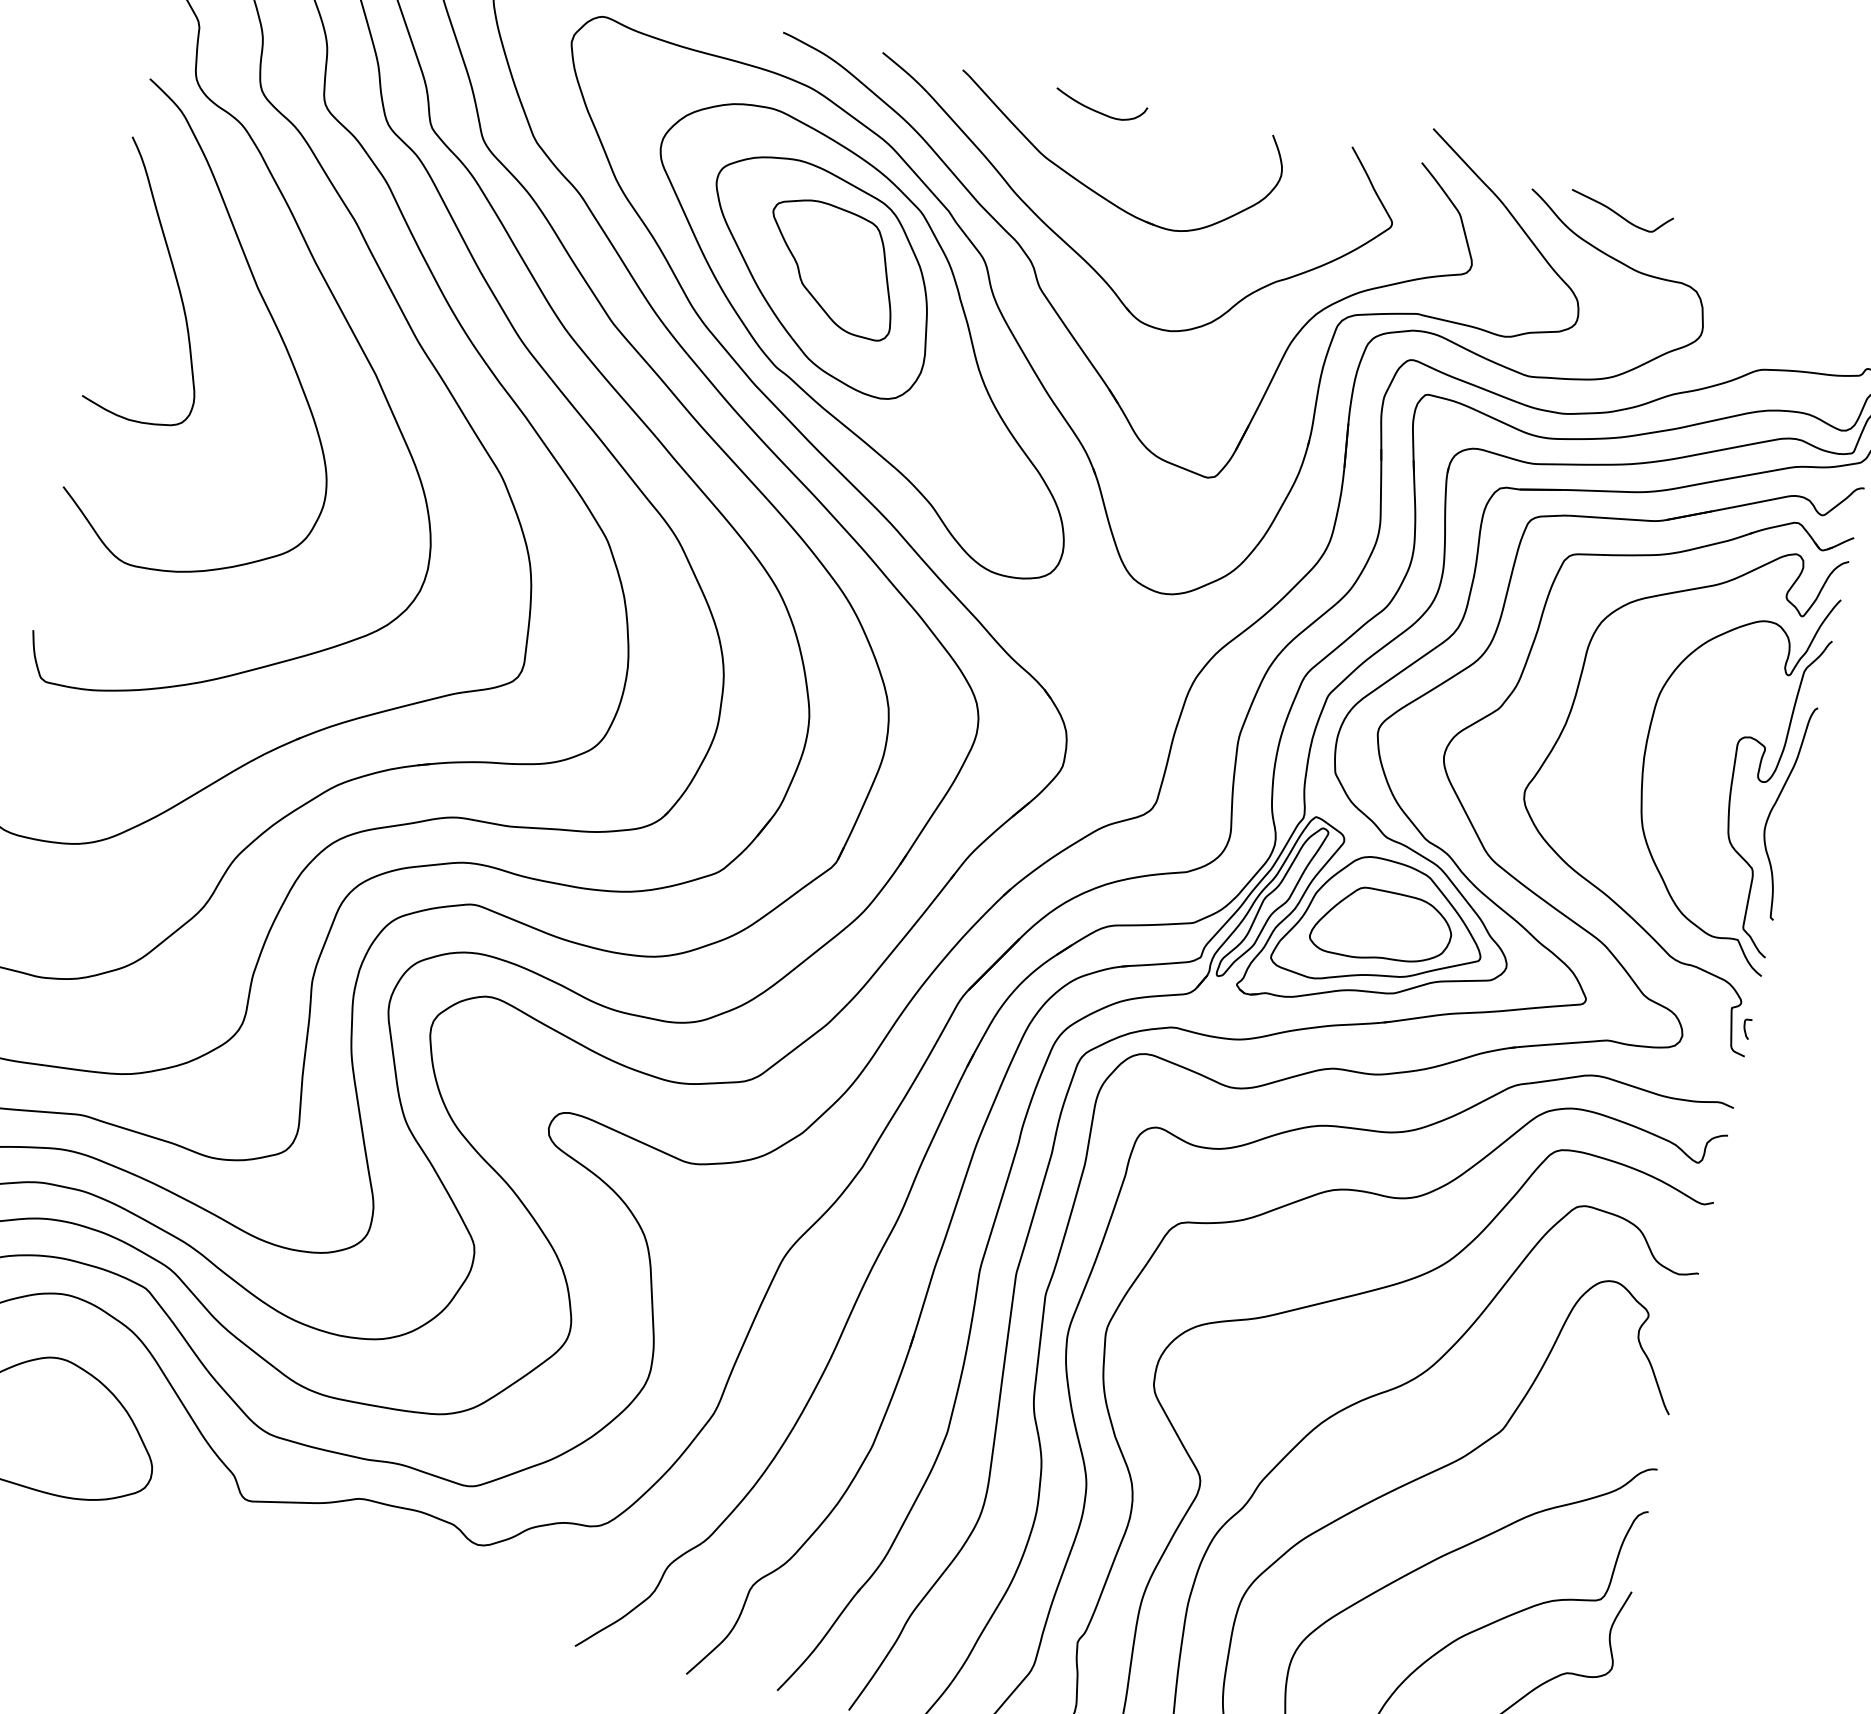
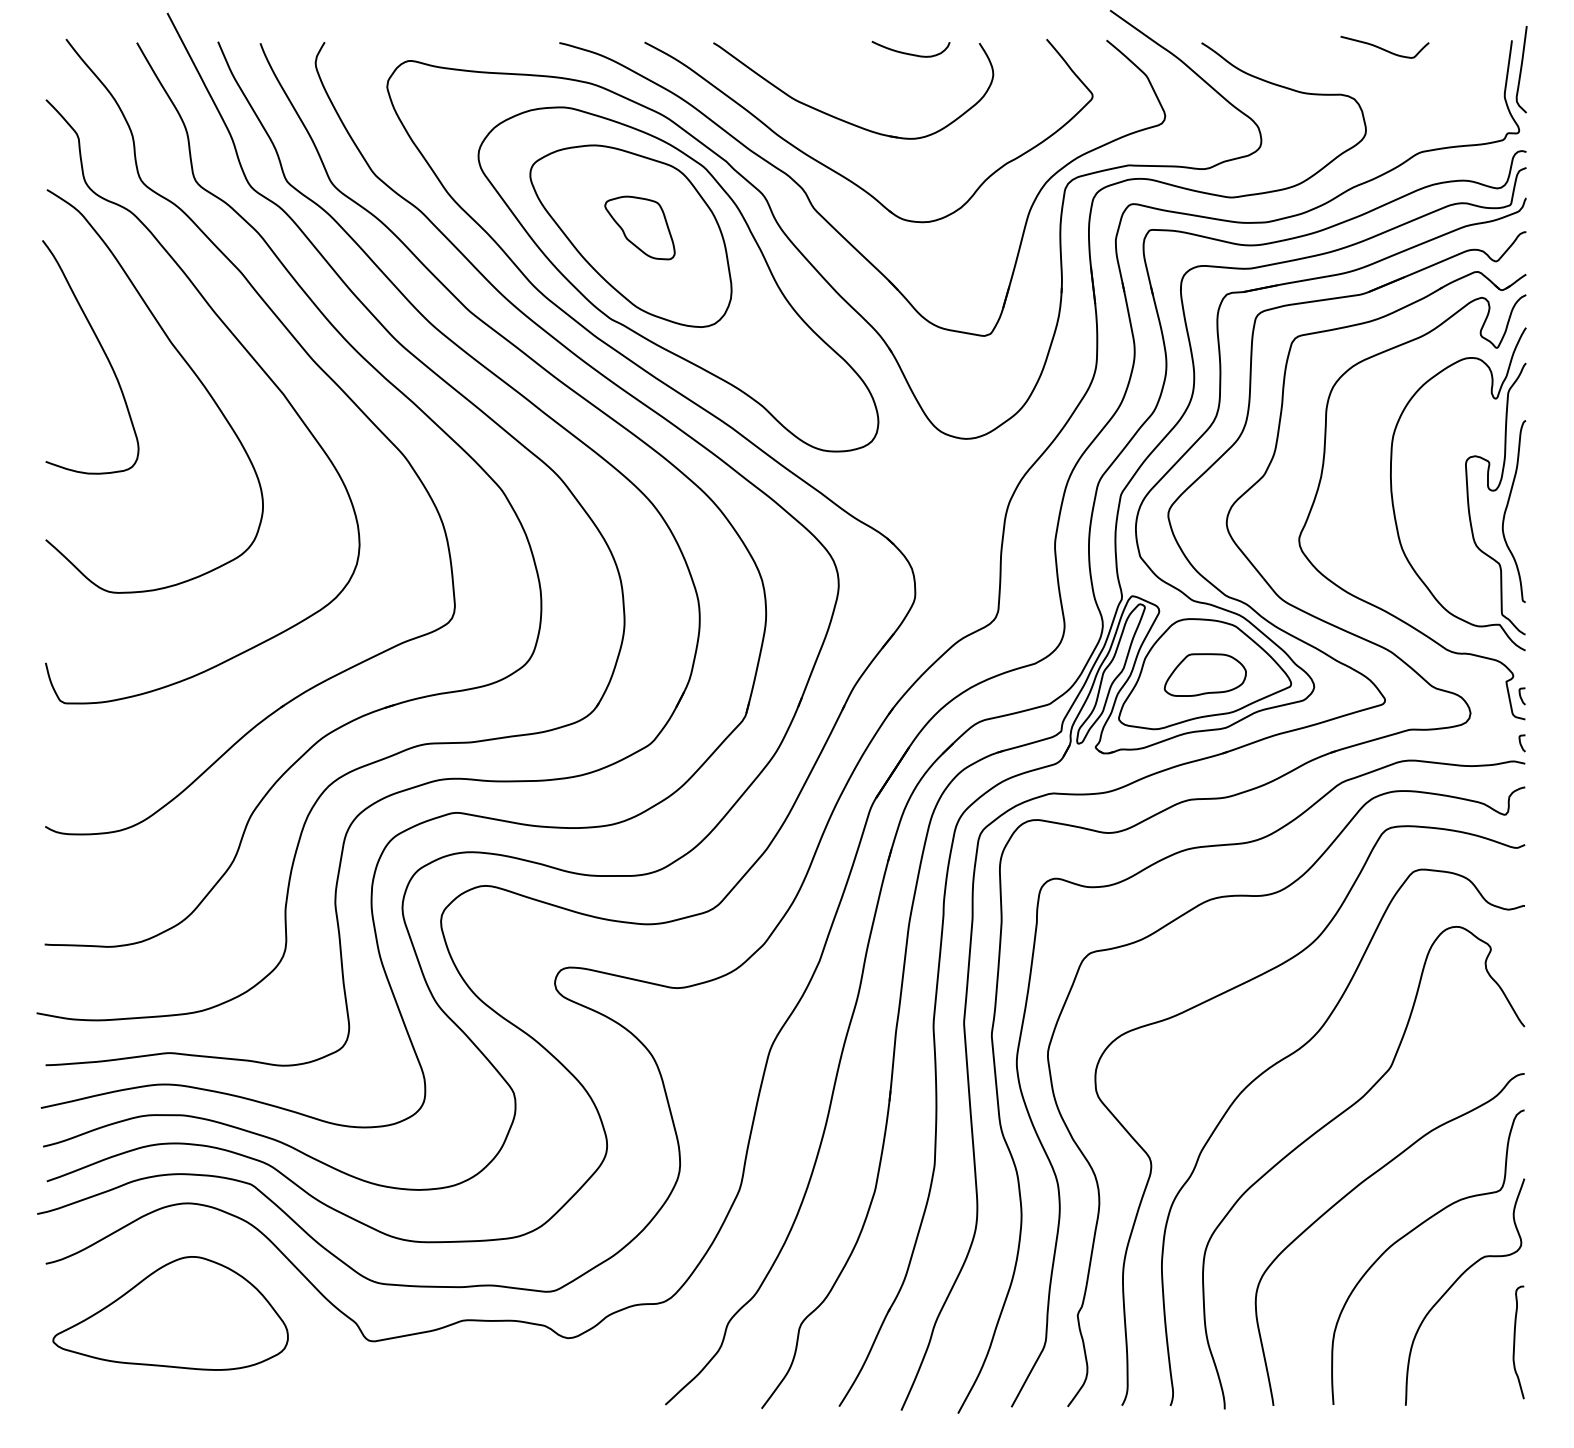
curve: (1099, 111) -> (910, 53), moved
curve: (1619, 213) -> (1383, 48), moved
part: (831, 267) -> (639, 227), size x0.6
part: (1382, 926) -> (1205, 674), size x0.7
curve: (1734, 1083) -> (1521, 743), added

